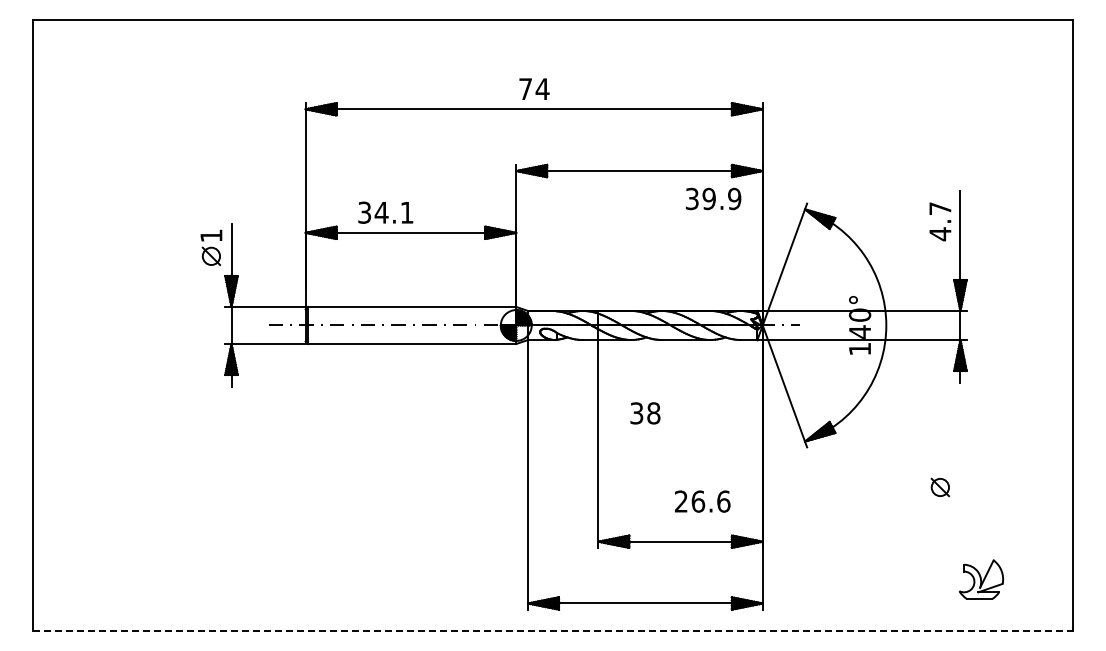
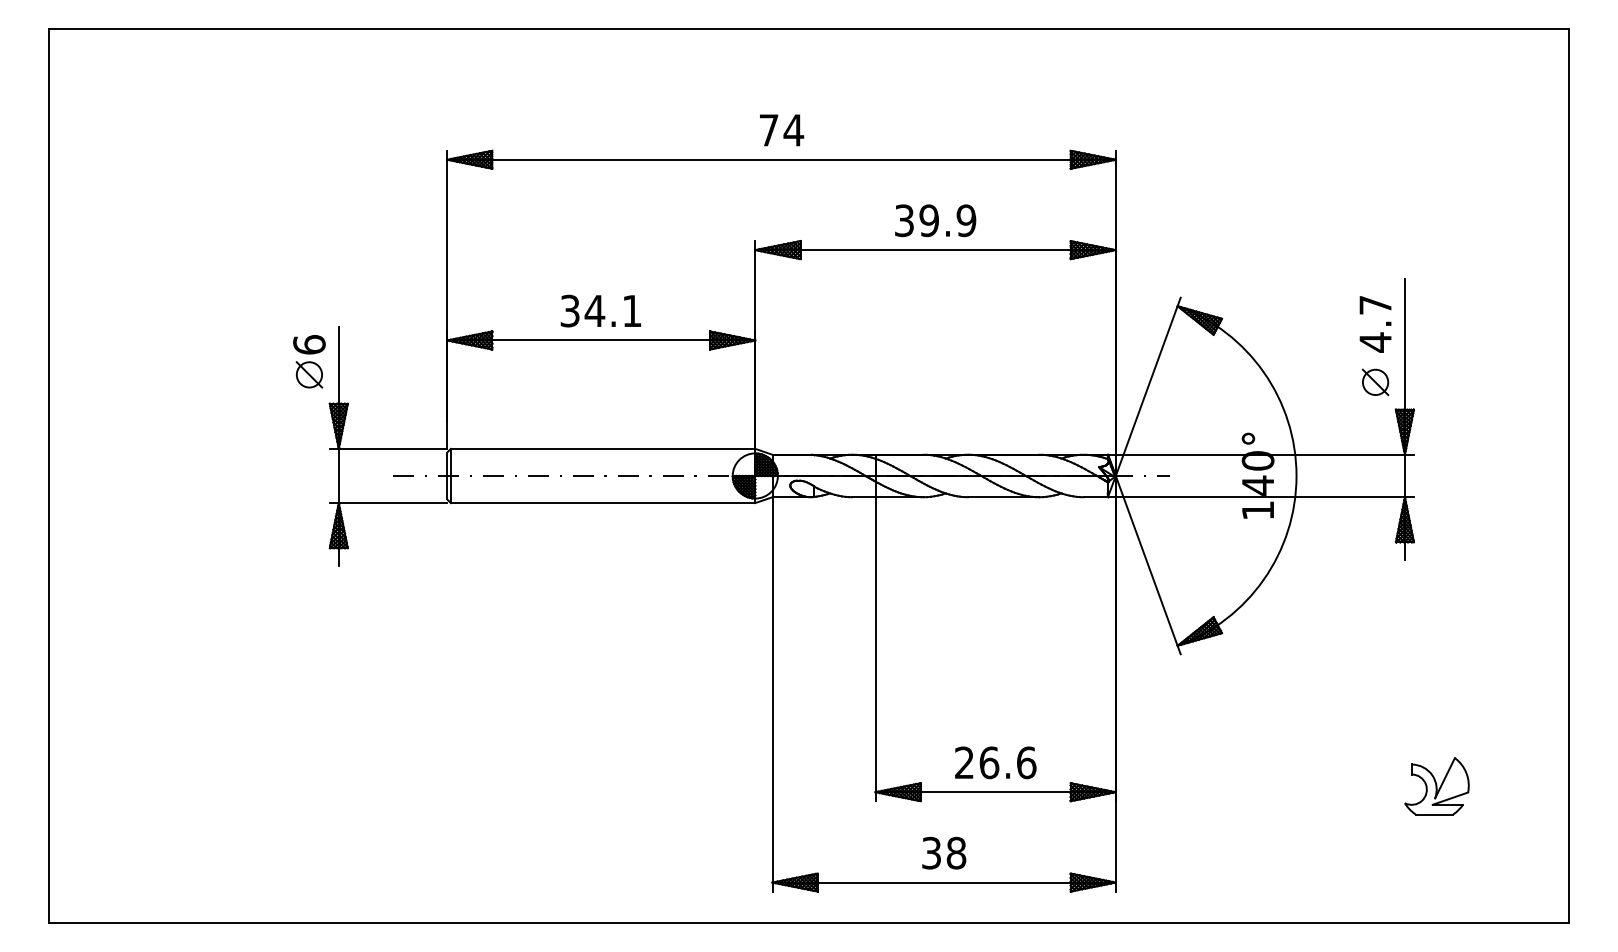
text: (713, 198) -> (935, 220), moved
text: (385, 212) -> (600, 310), moved
text: (211, 235) -> (309, 344), 1 -> 6
text: (645, 413) -> (944, 853), moved
part: (940, 487) -> (1375, 382), moved
text: (702, 501) -> (995, 762), moved
part: (980, 579) -> (1435, 786), moved
line: (553, 631) -> (809, 923), dashed -> solid

